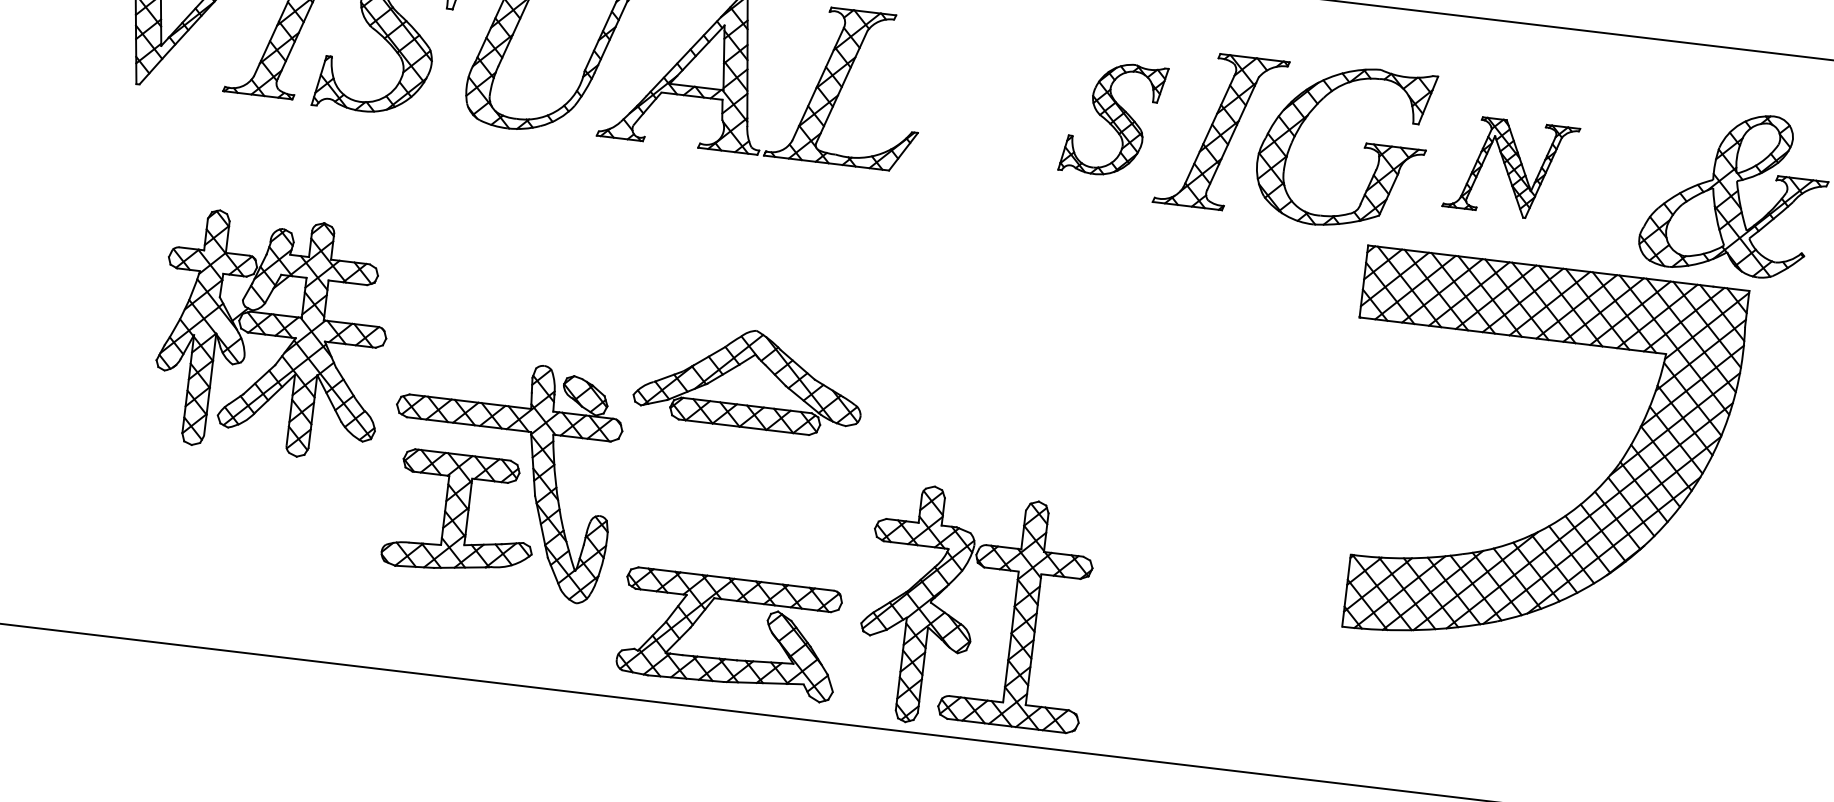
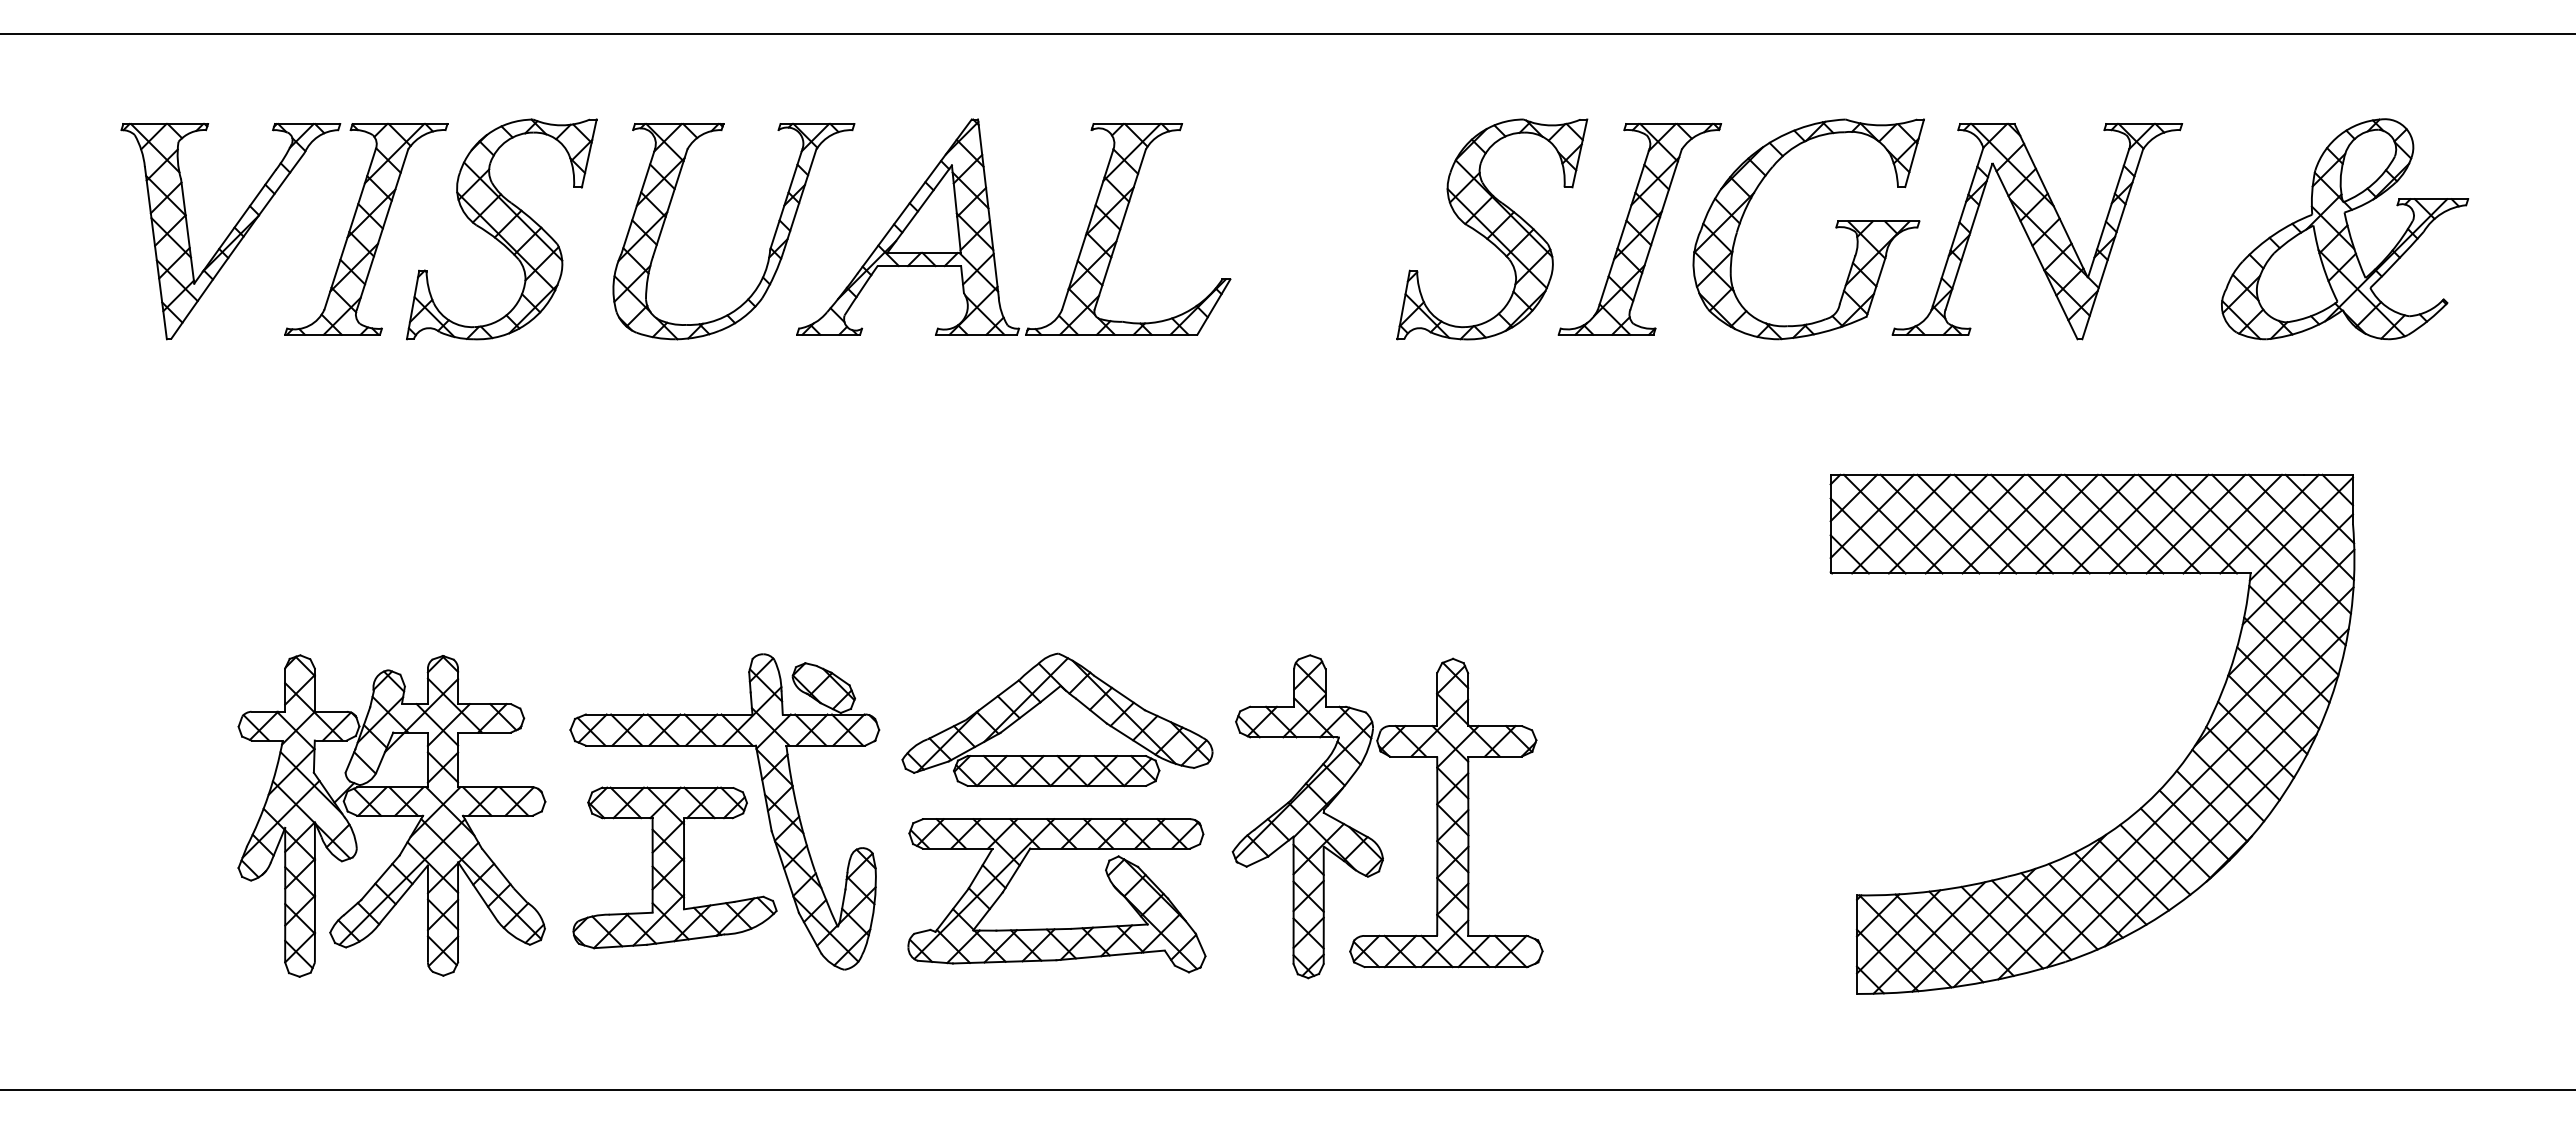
part: (1113, 119) -> (1492, 229), size x1.43
part: (1511, 168) -> (2037, 231), size x1.67
part: (272, 335) -> (391, 815), moved
part: (741, 364) -> (1043, 701), moved
part: (1570, 511) -> (2146, 801), moved
part: (964, 625) -> (1372, 838), moved
part: (726, 658) -> (1056, 928), moved

